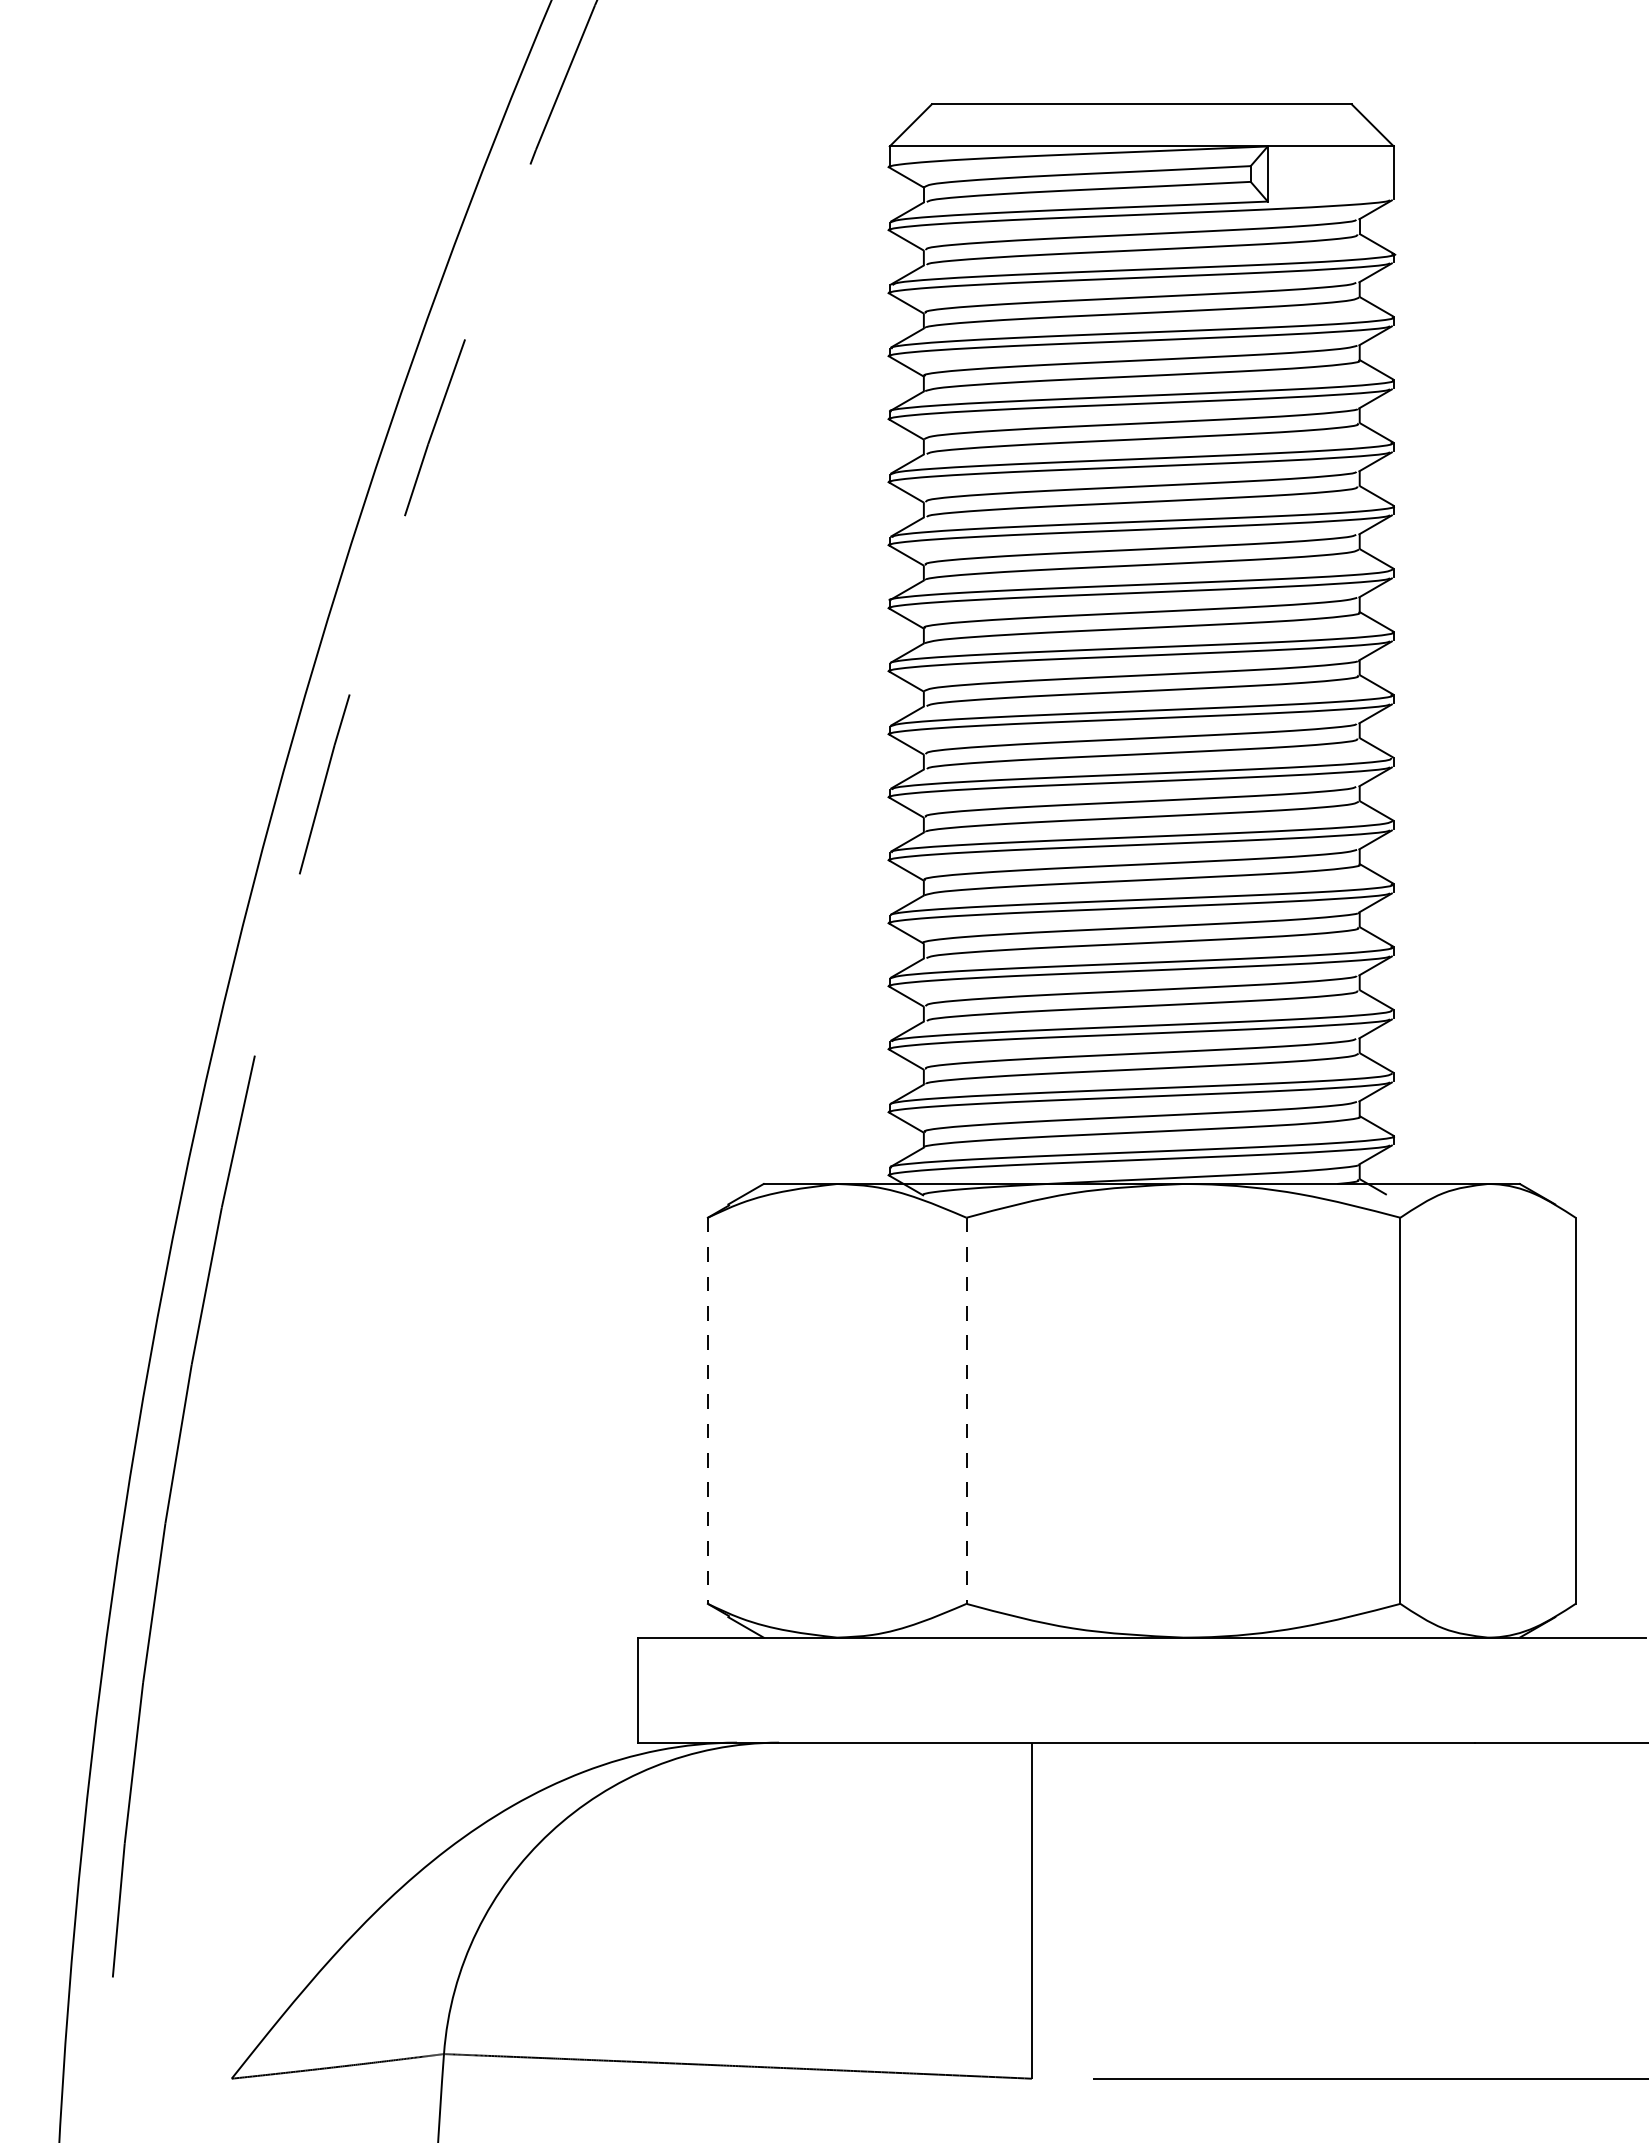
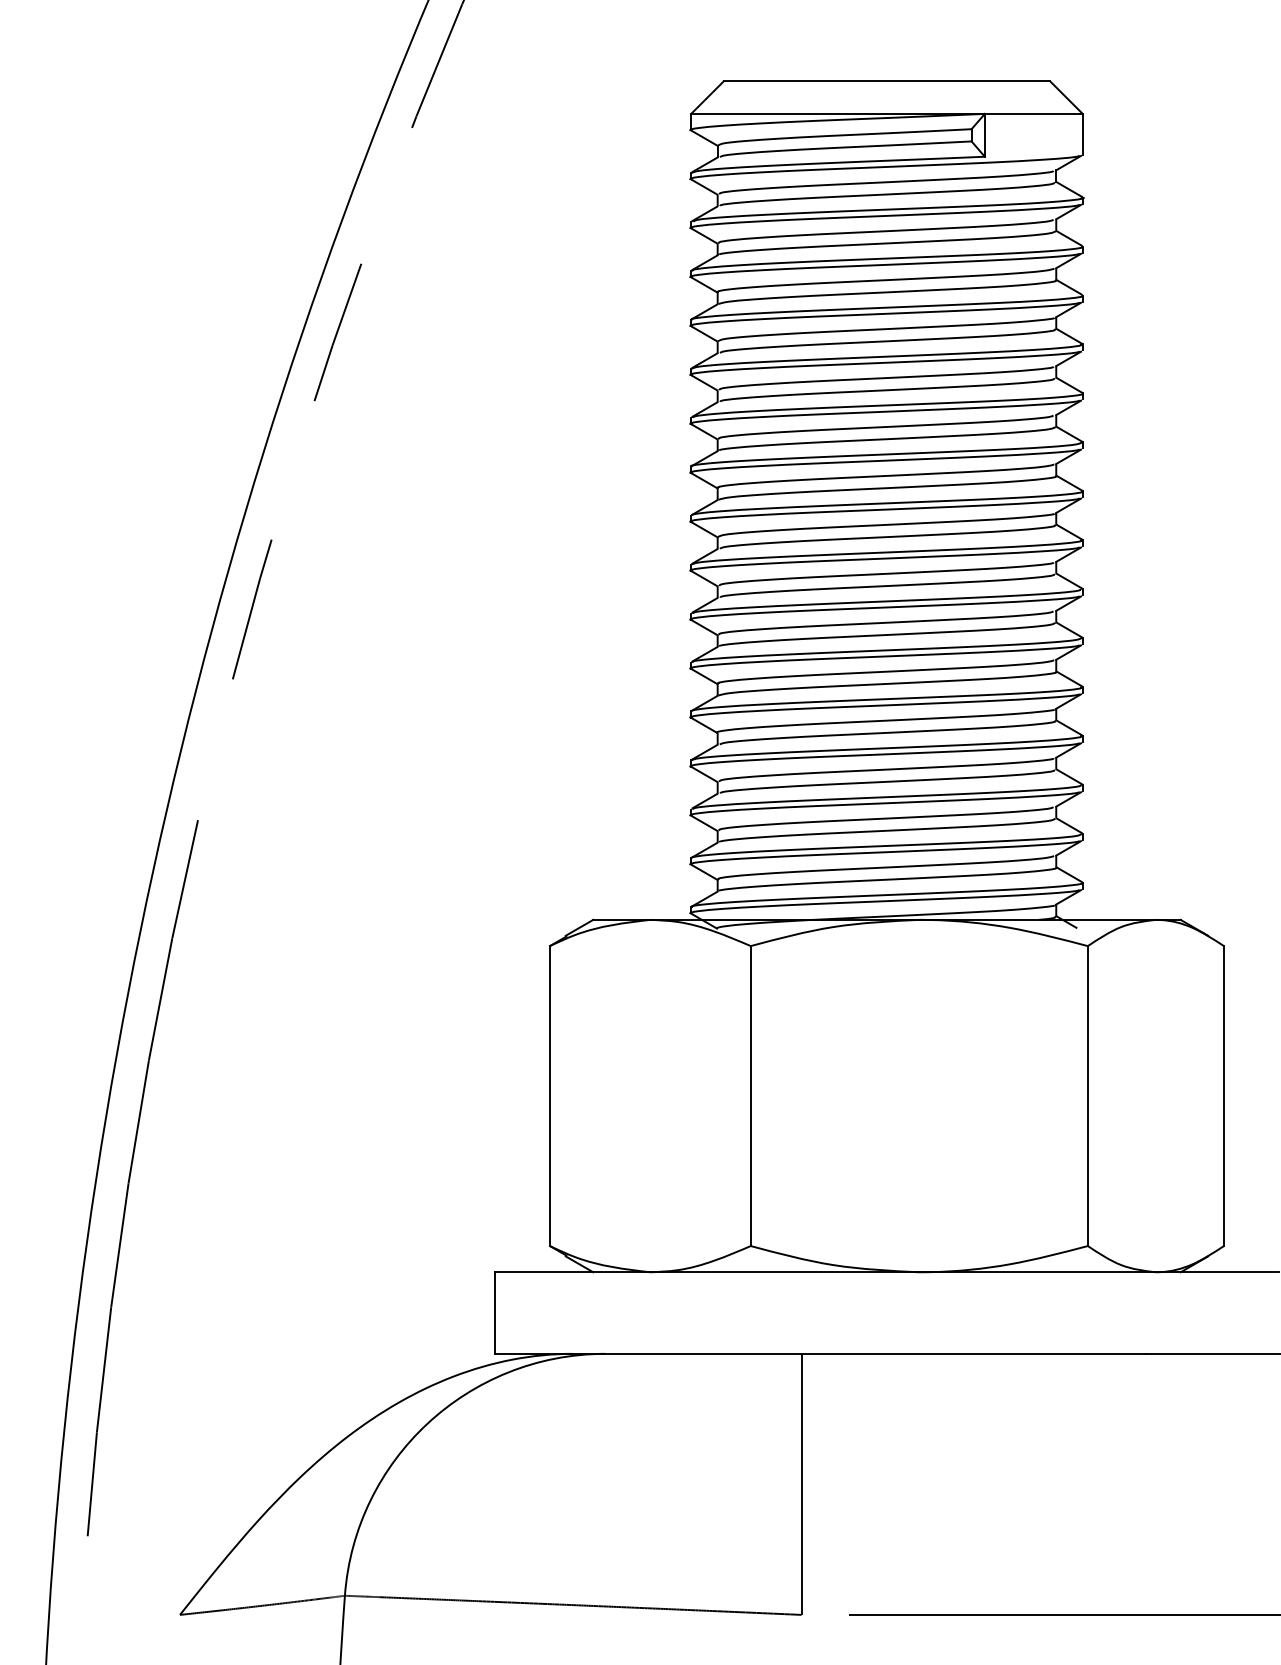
line: (707, 1411) -> (549, 1096), dashed -> solid
line: (966, 1411) -> (750, 1096), dashed -> solid

